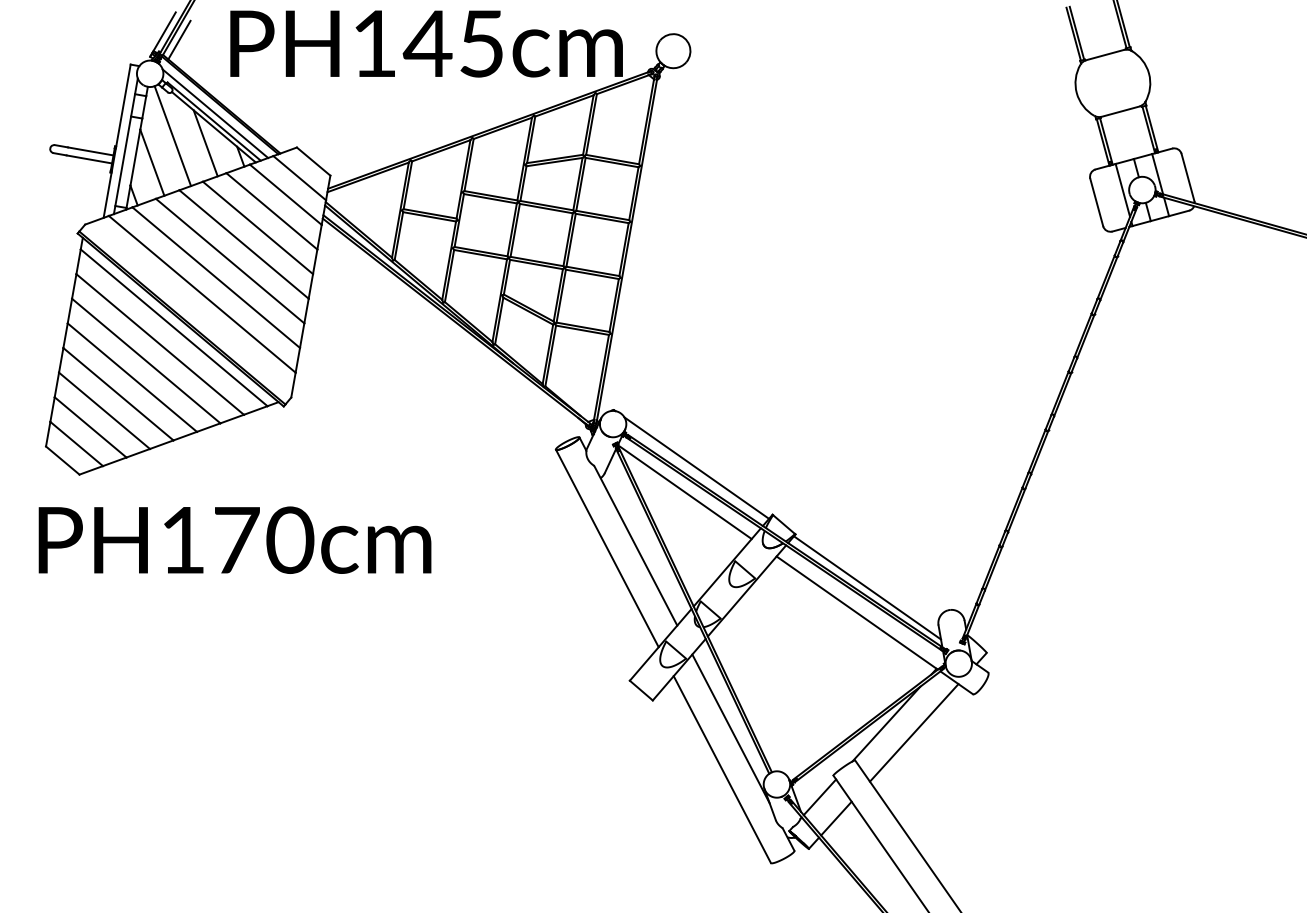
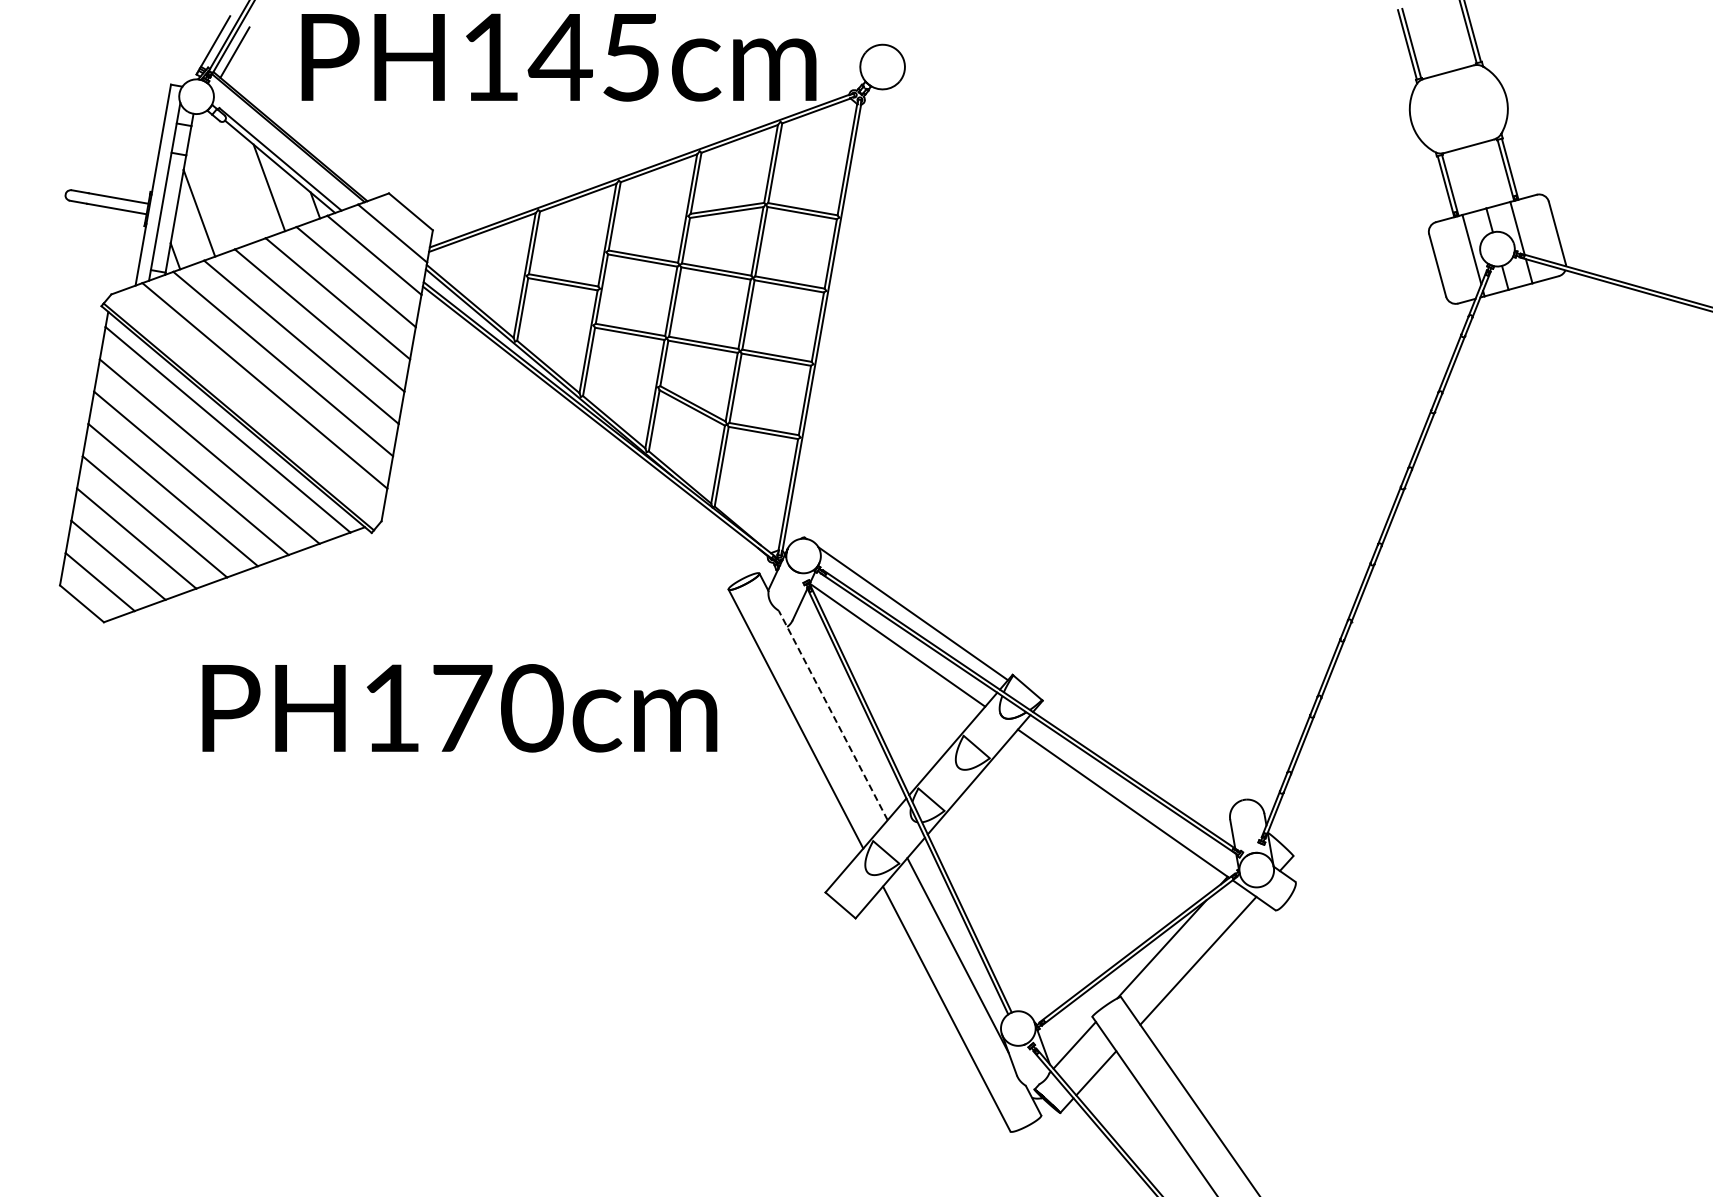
line: (215, 114) -> (282, 149), removed
line: (172, 136) -> (226, 178), removed
text: (234, 540) -> (459, 708), moved
line: (635, 545) -> (833, 715), solid -> dashed
line: (867, 587) -> (1136, 770), removed

